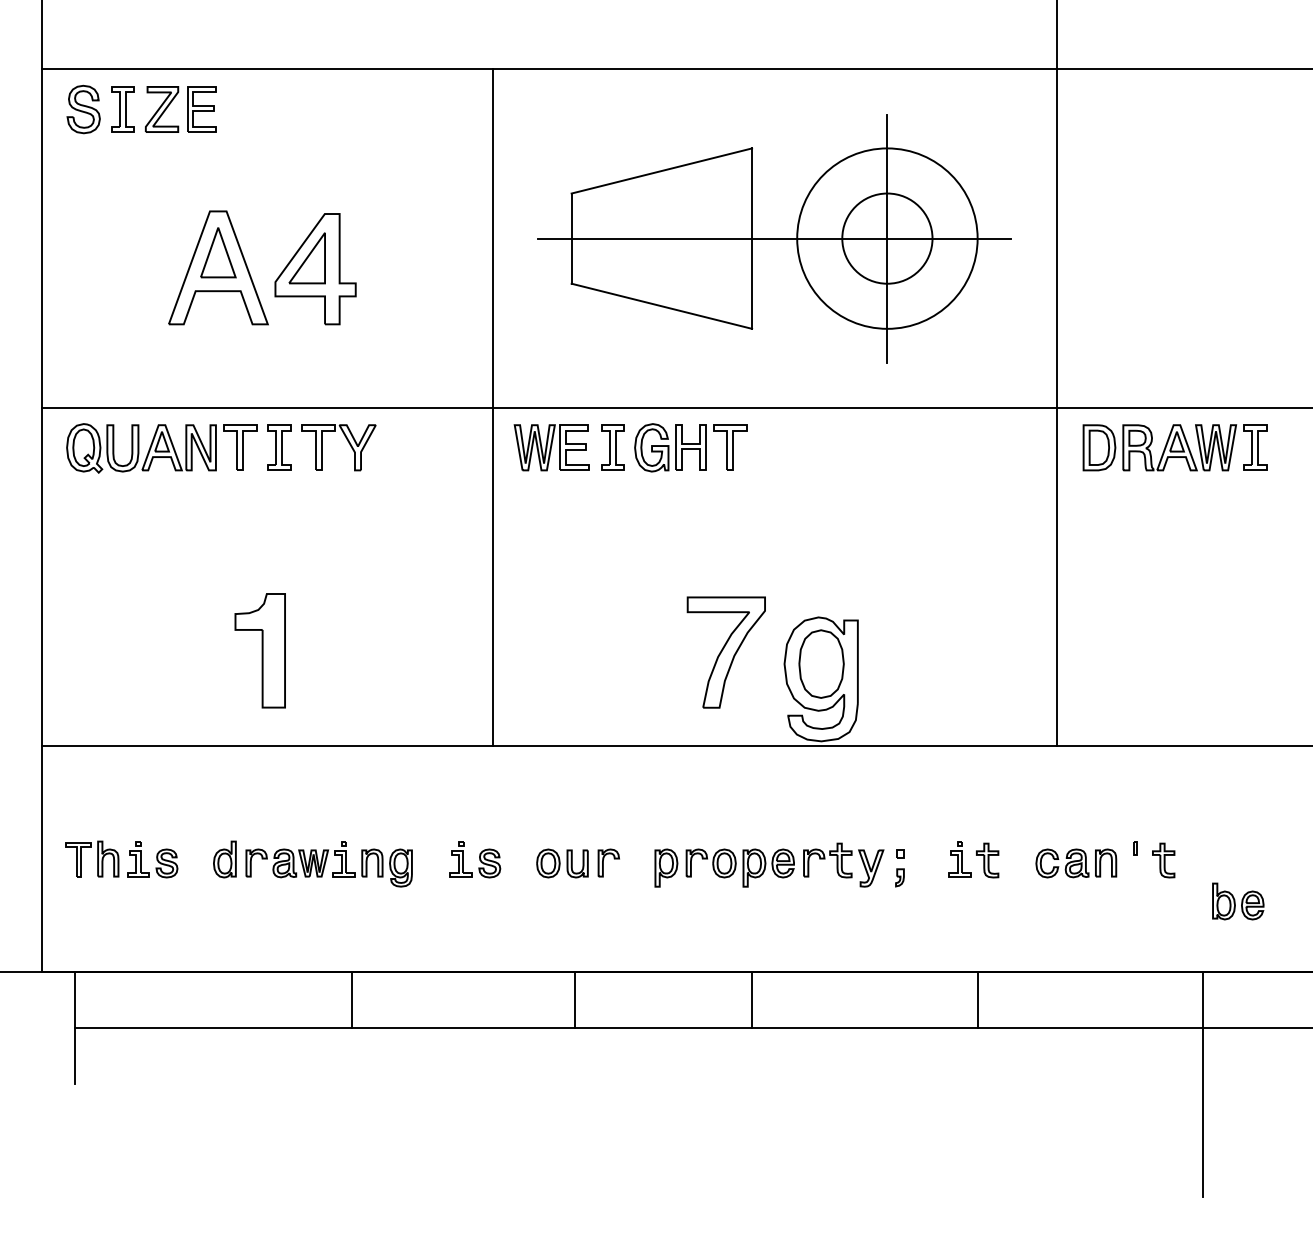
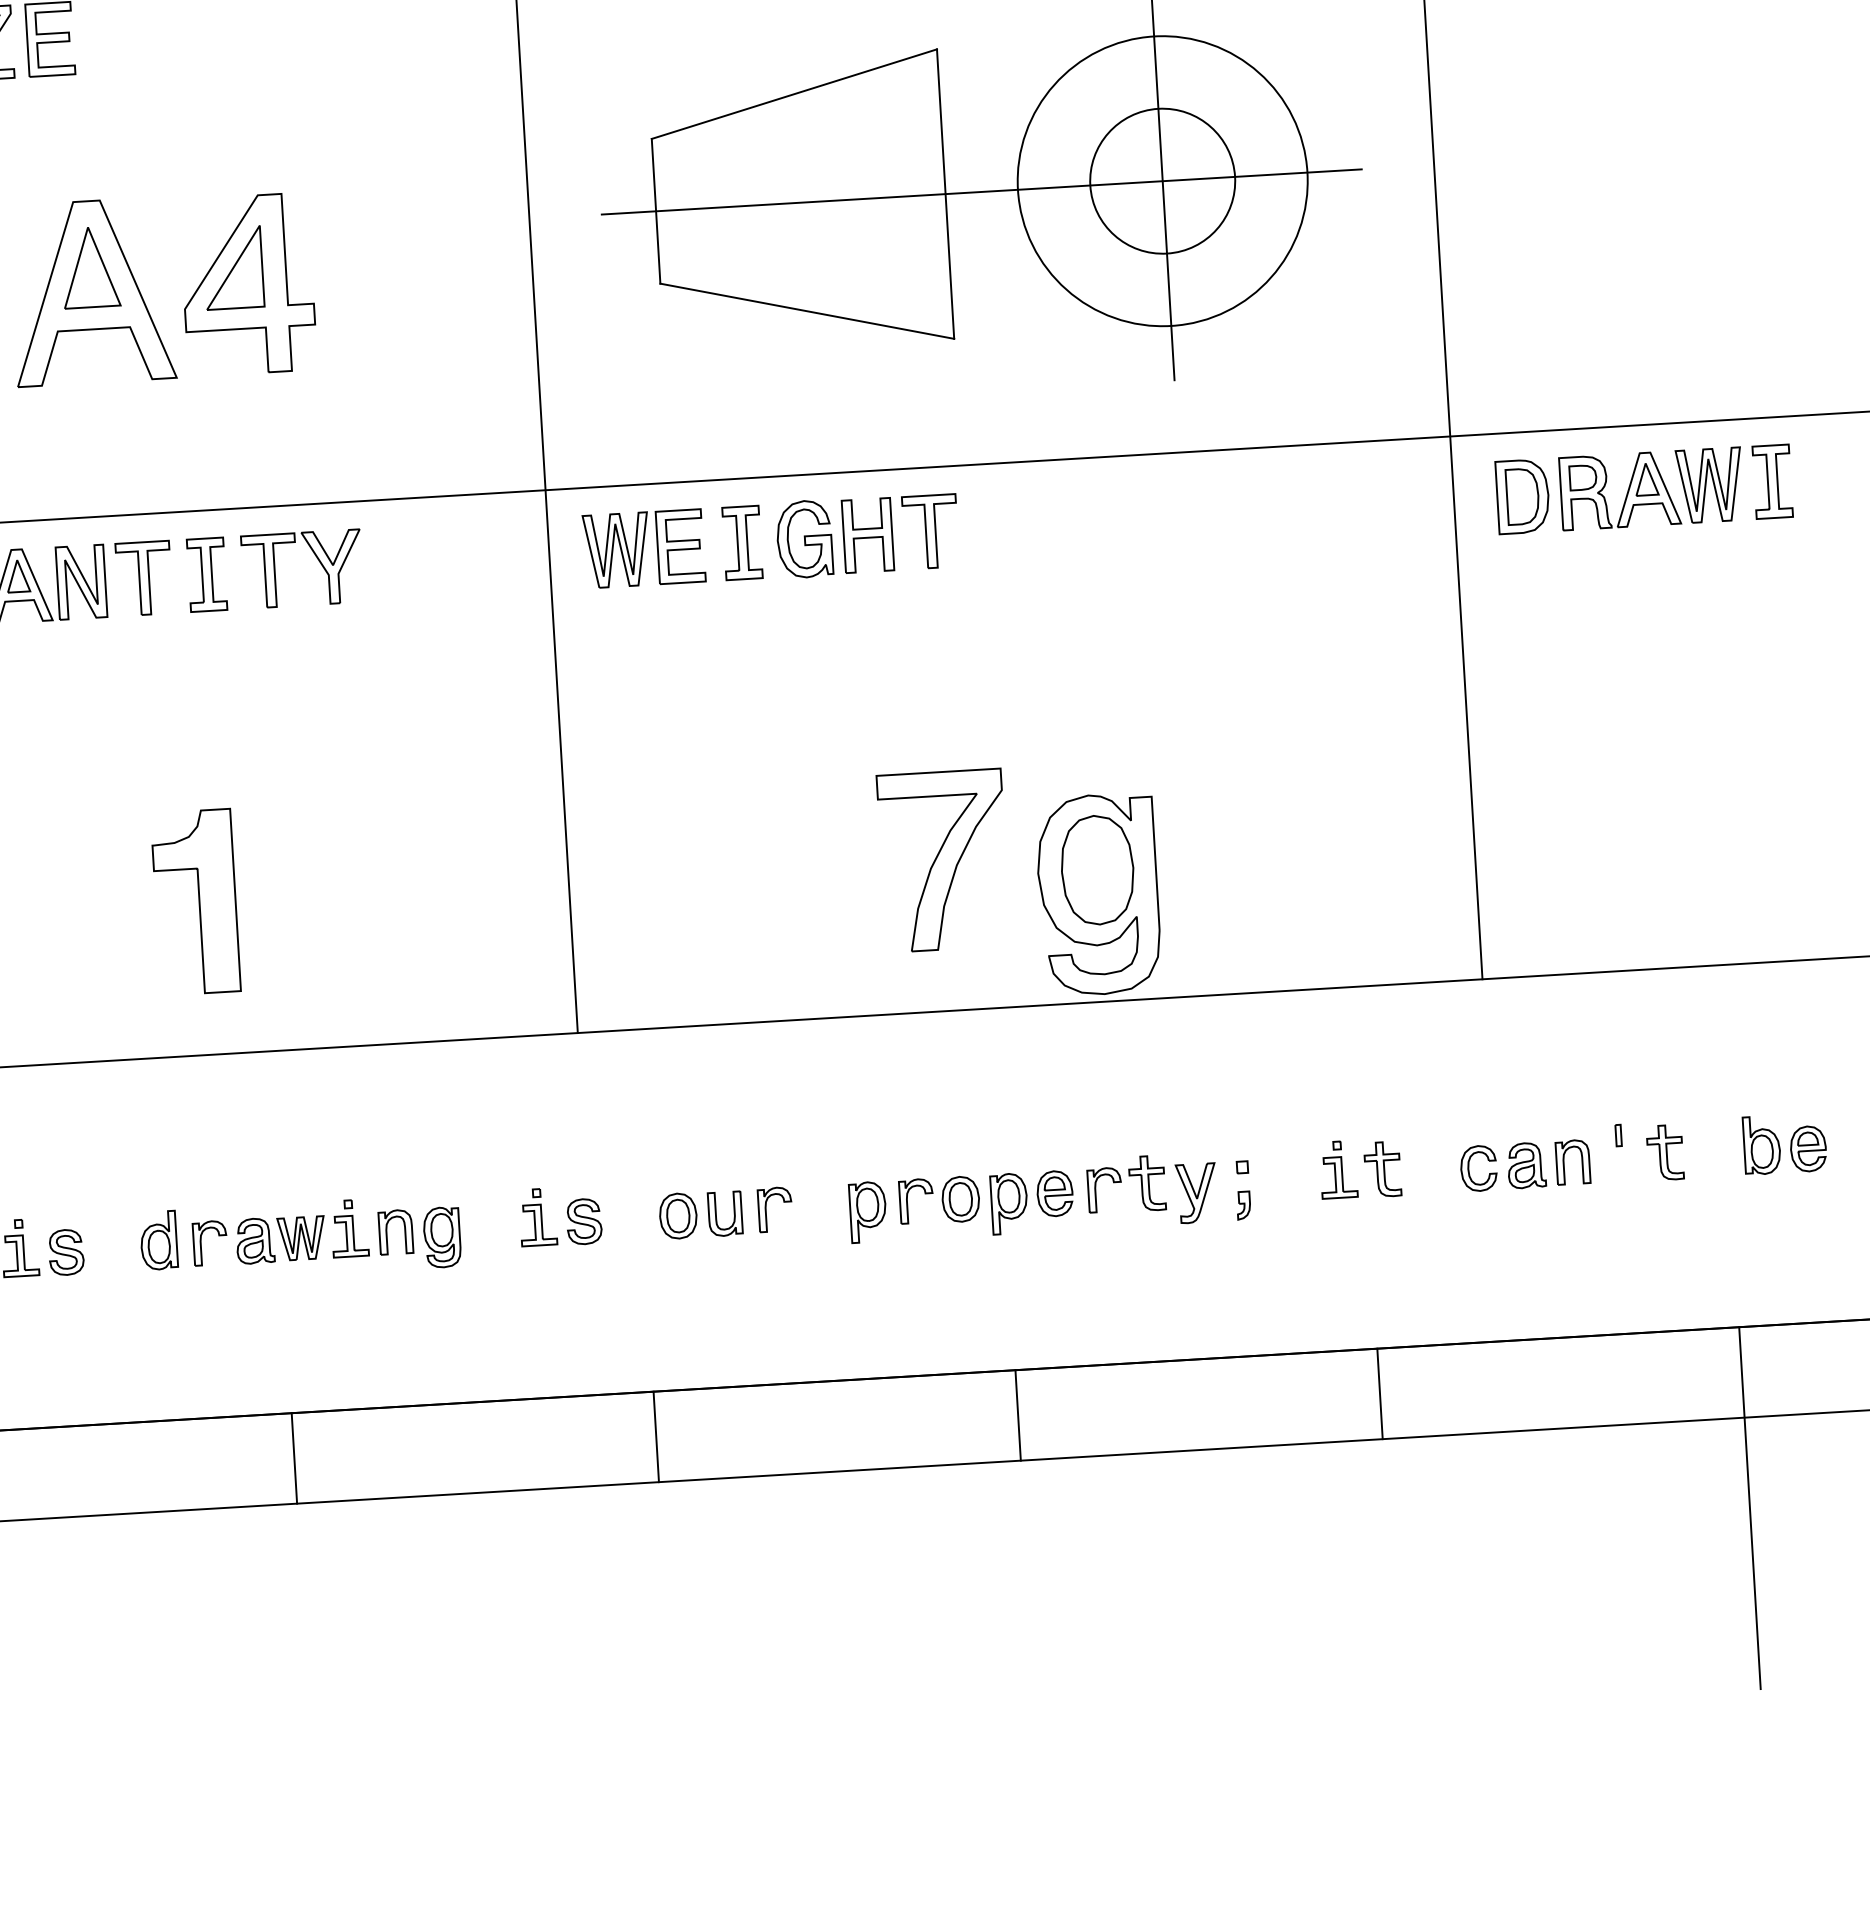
part: (1238, 901) -> (1785, 1143), moved
line: (352, 999) -> (295, 1457), moved
line: (574, 999) -> (656, 1436), moved

